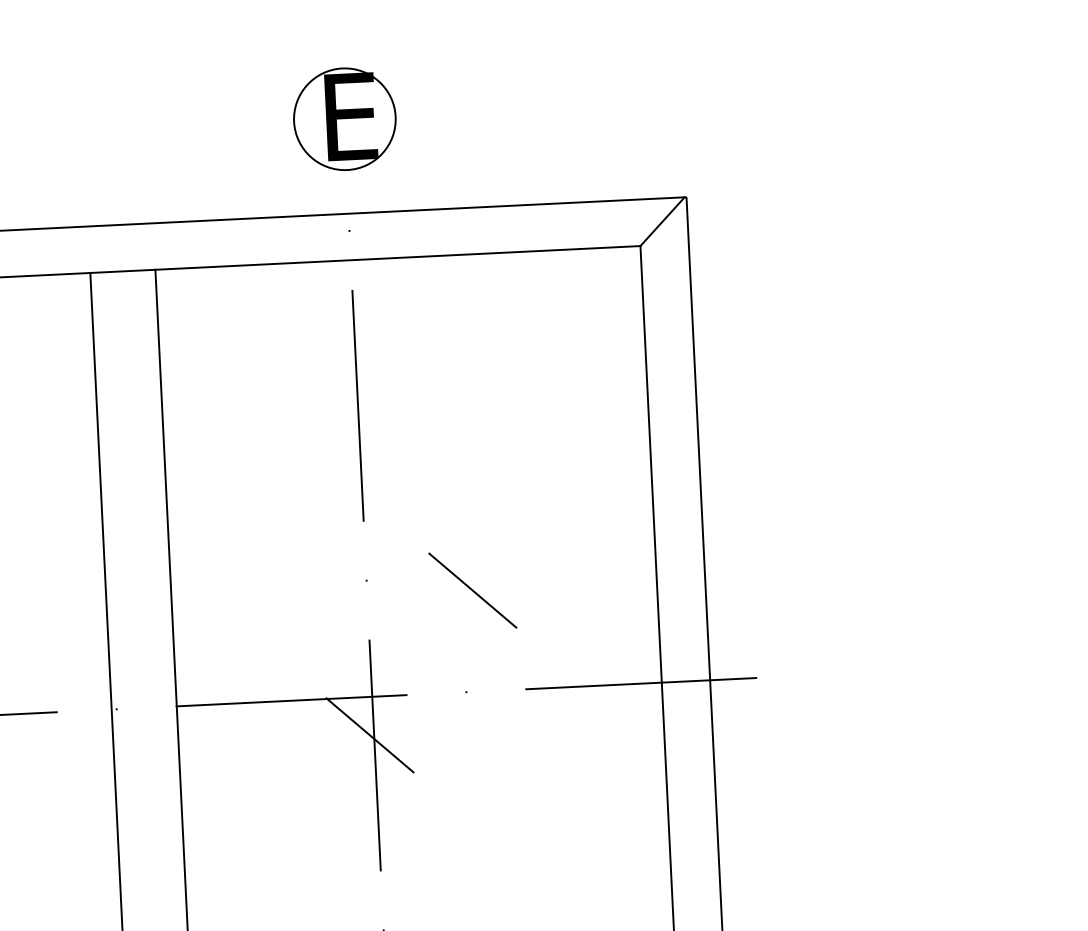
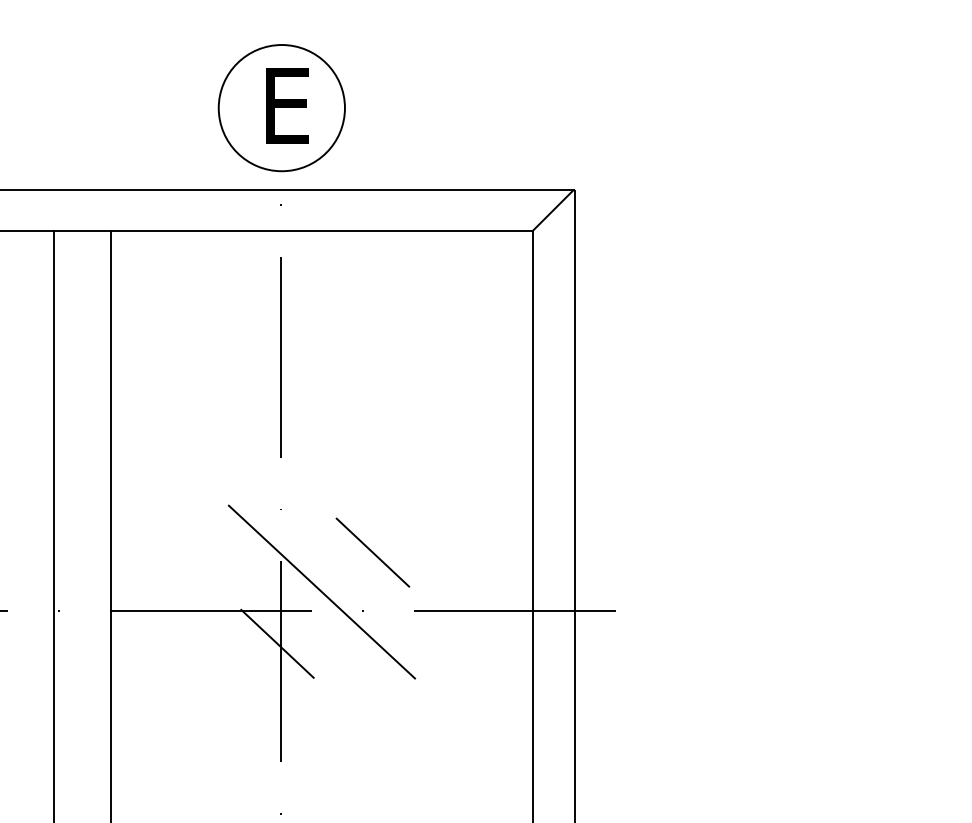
circle: (344, 119) -> (281, 108), size x1.43
line: (472, 590) -> (372, 552), moved
line: (417, 672) -> (321, 591), added

